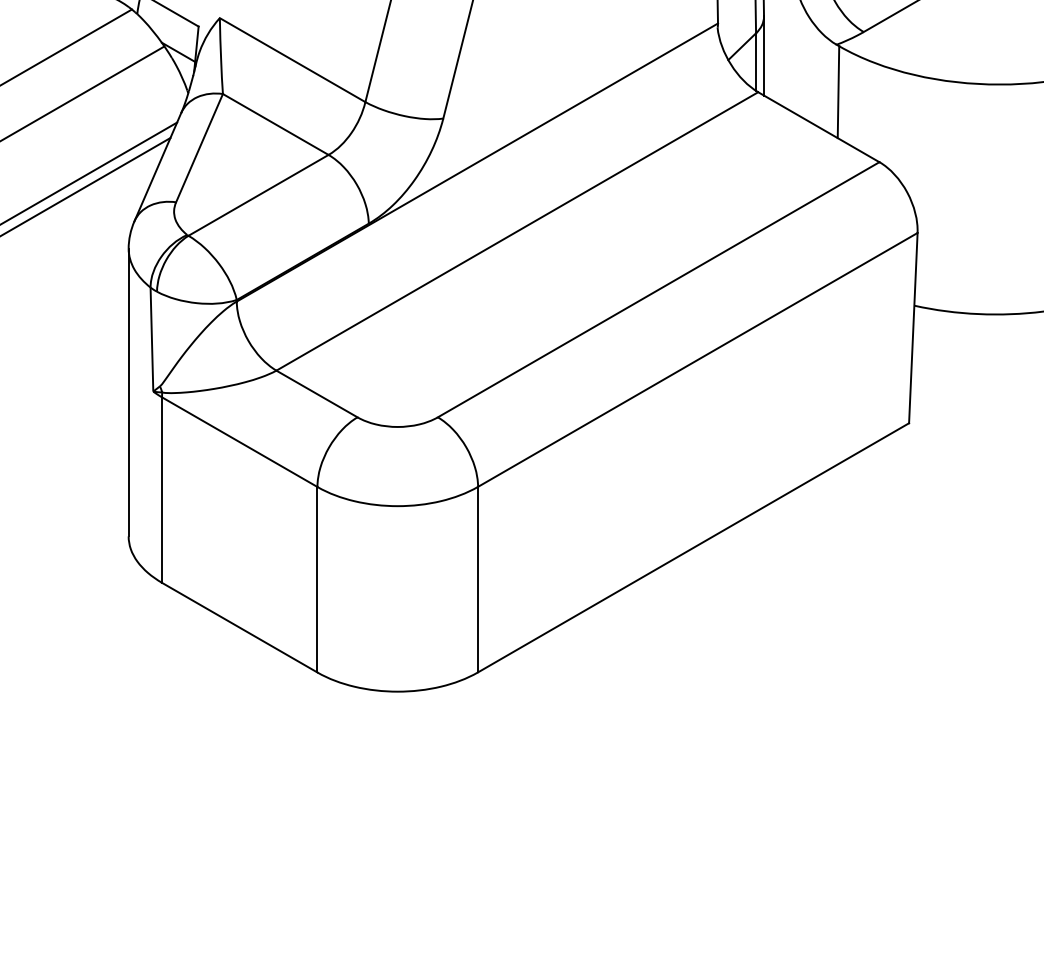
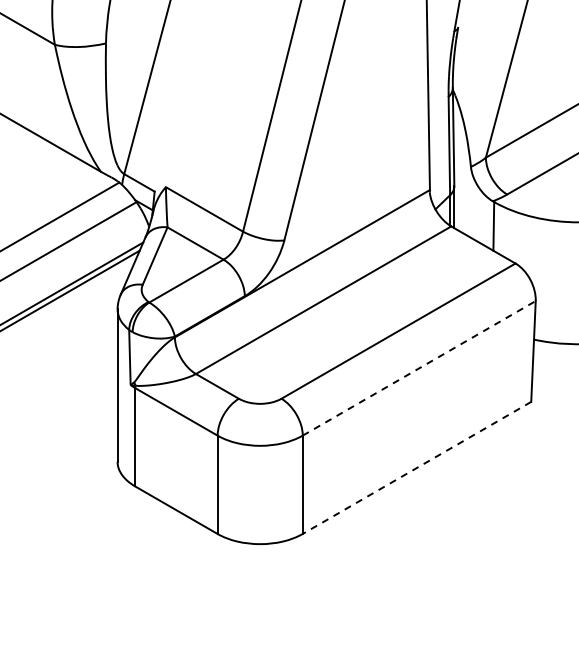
line: (698, 360) -> (419, 368), solid -> dashed
line: (694, 547) -> (417, 467), solid -> dashed

